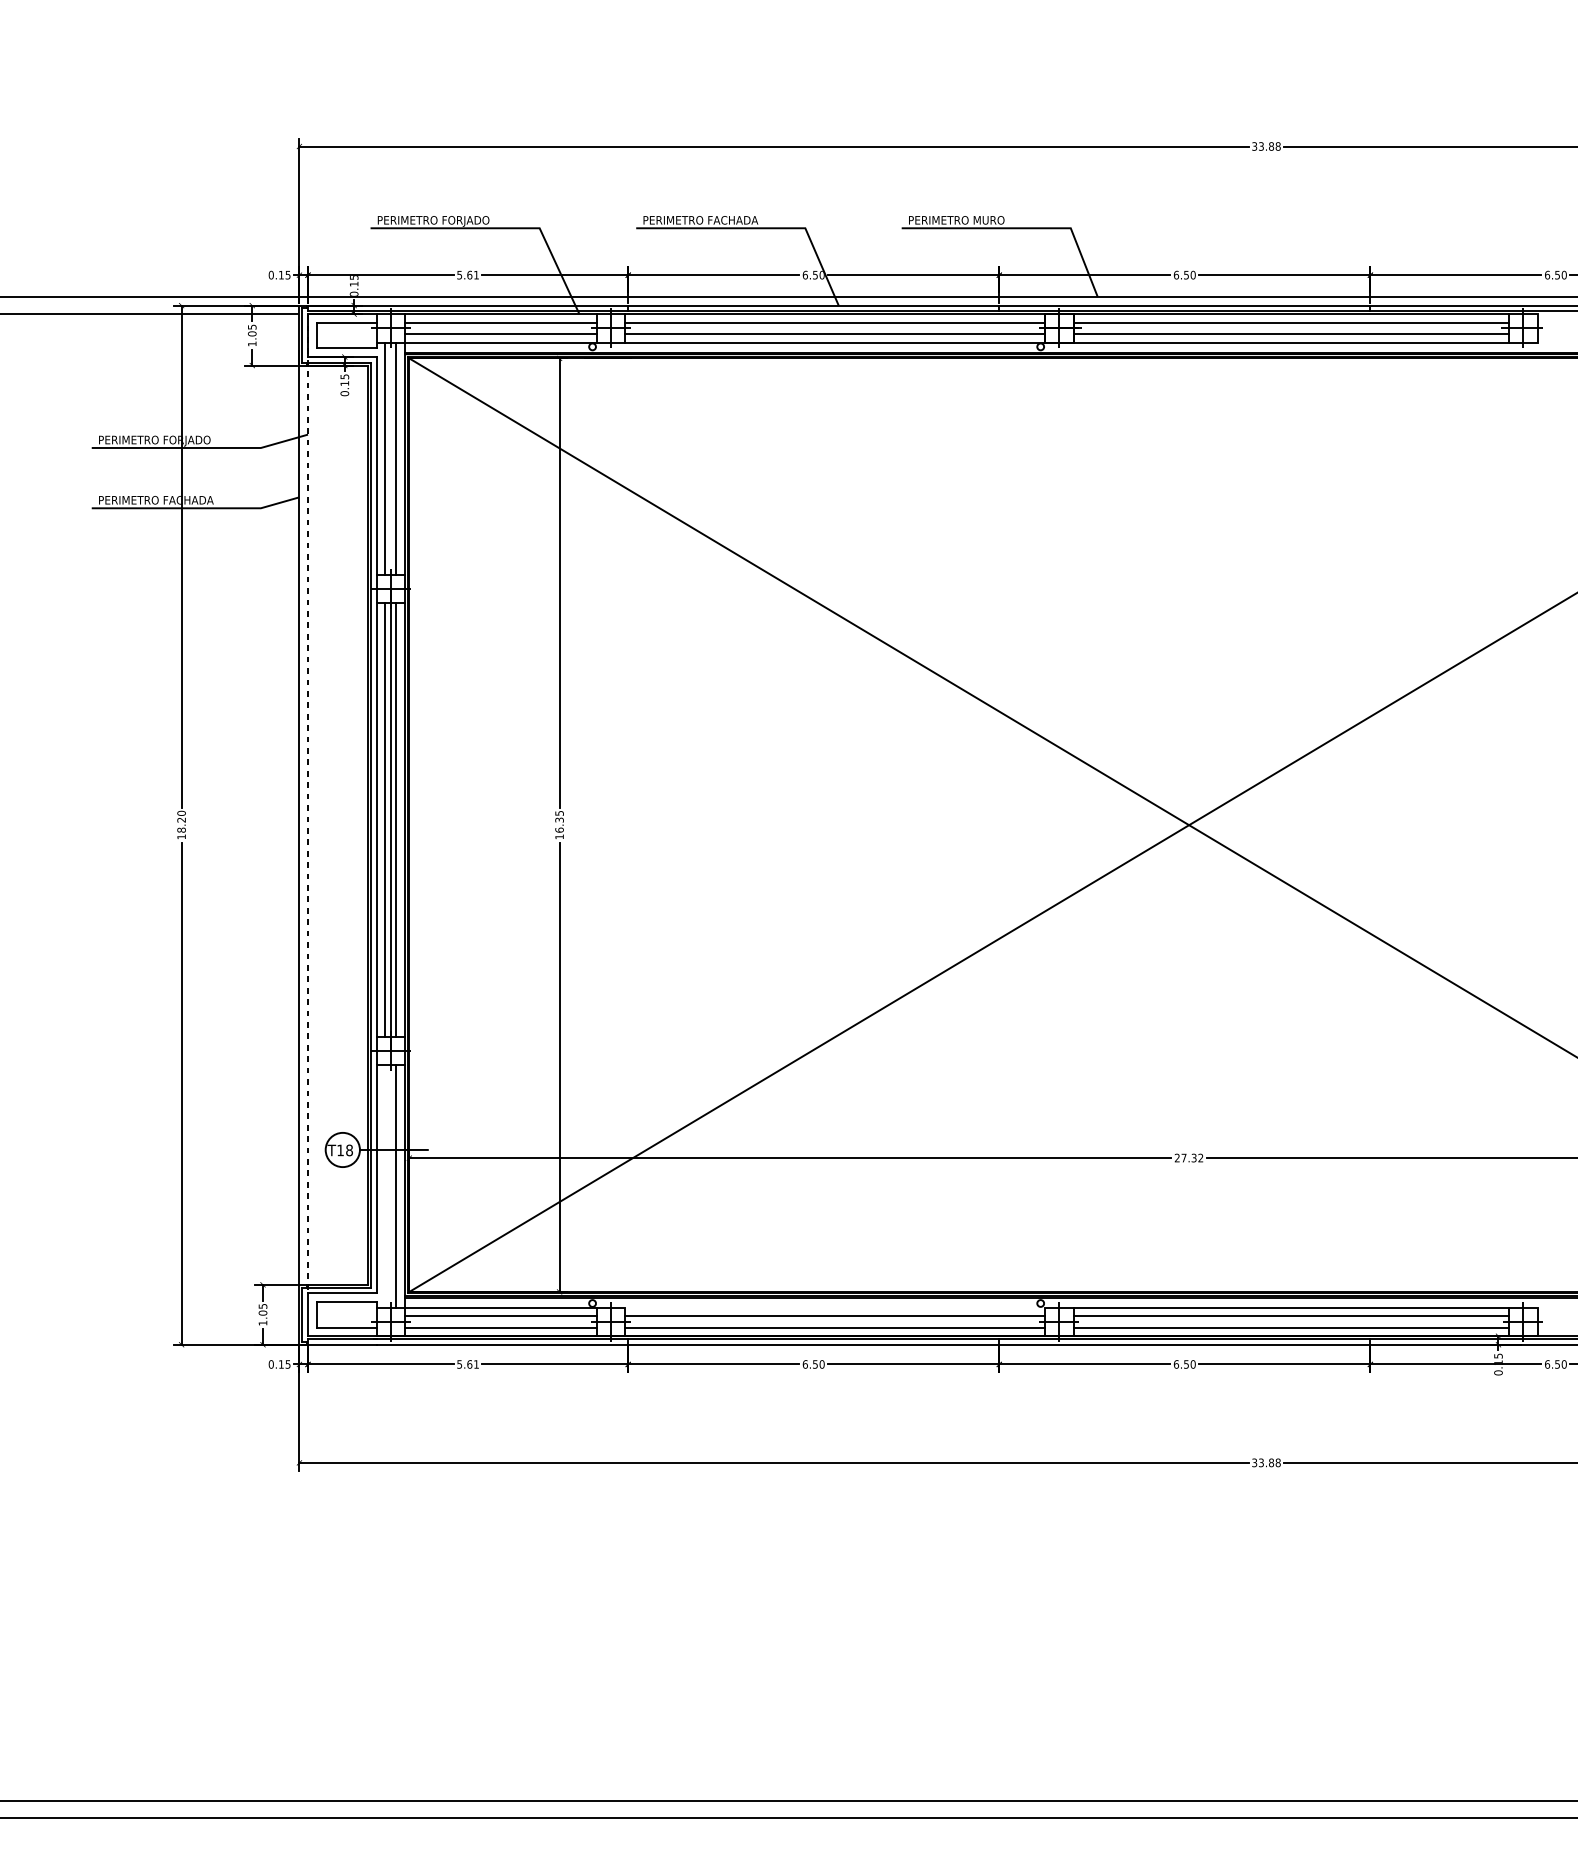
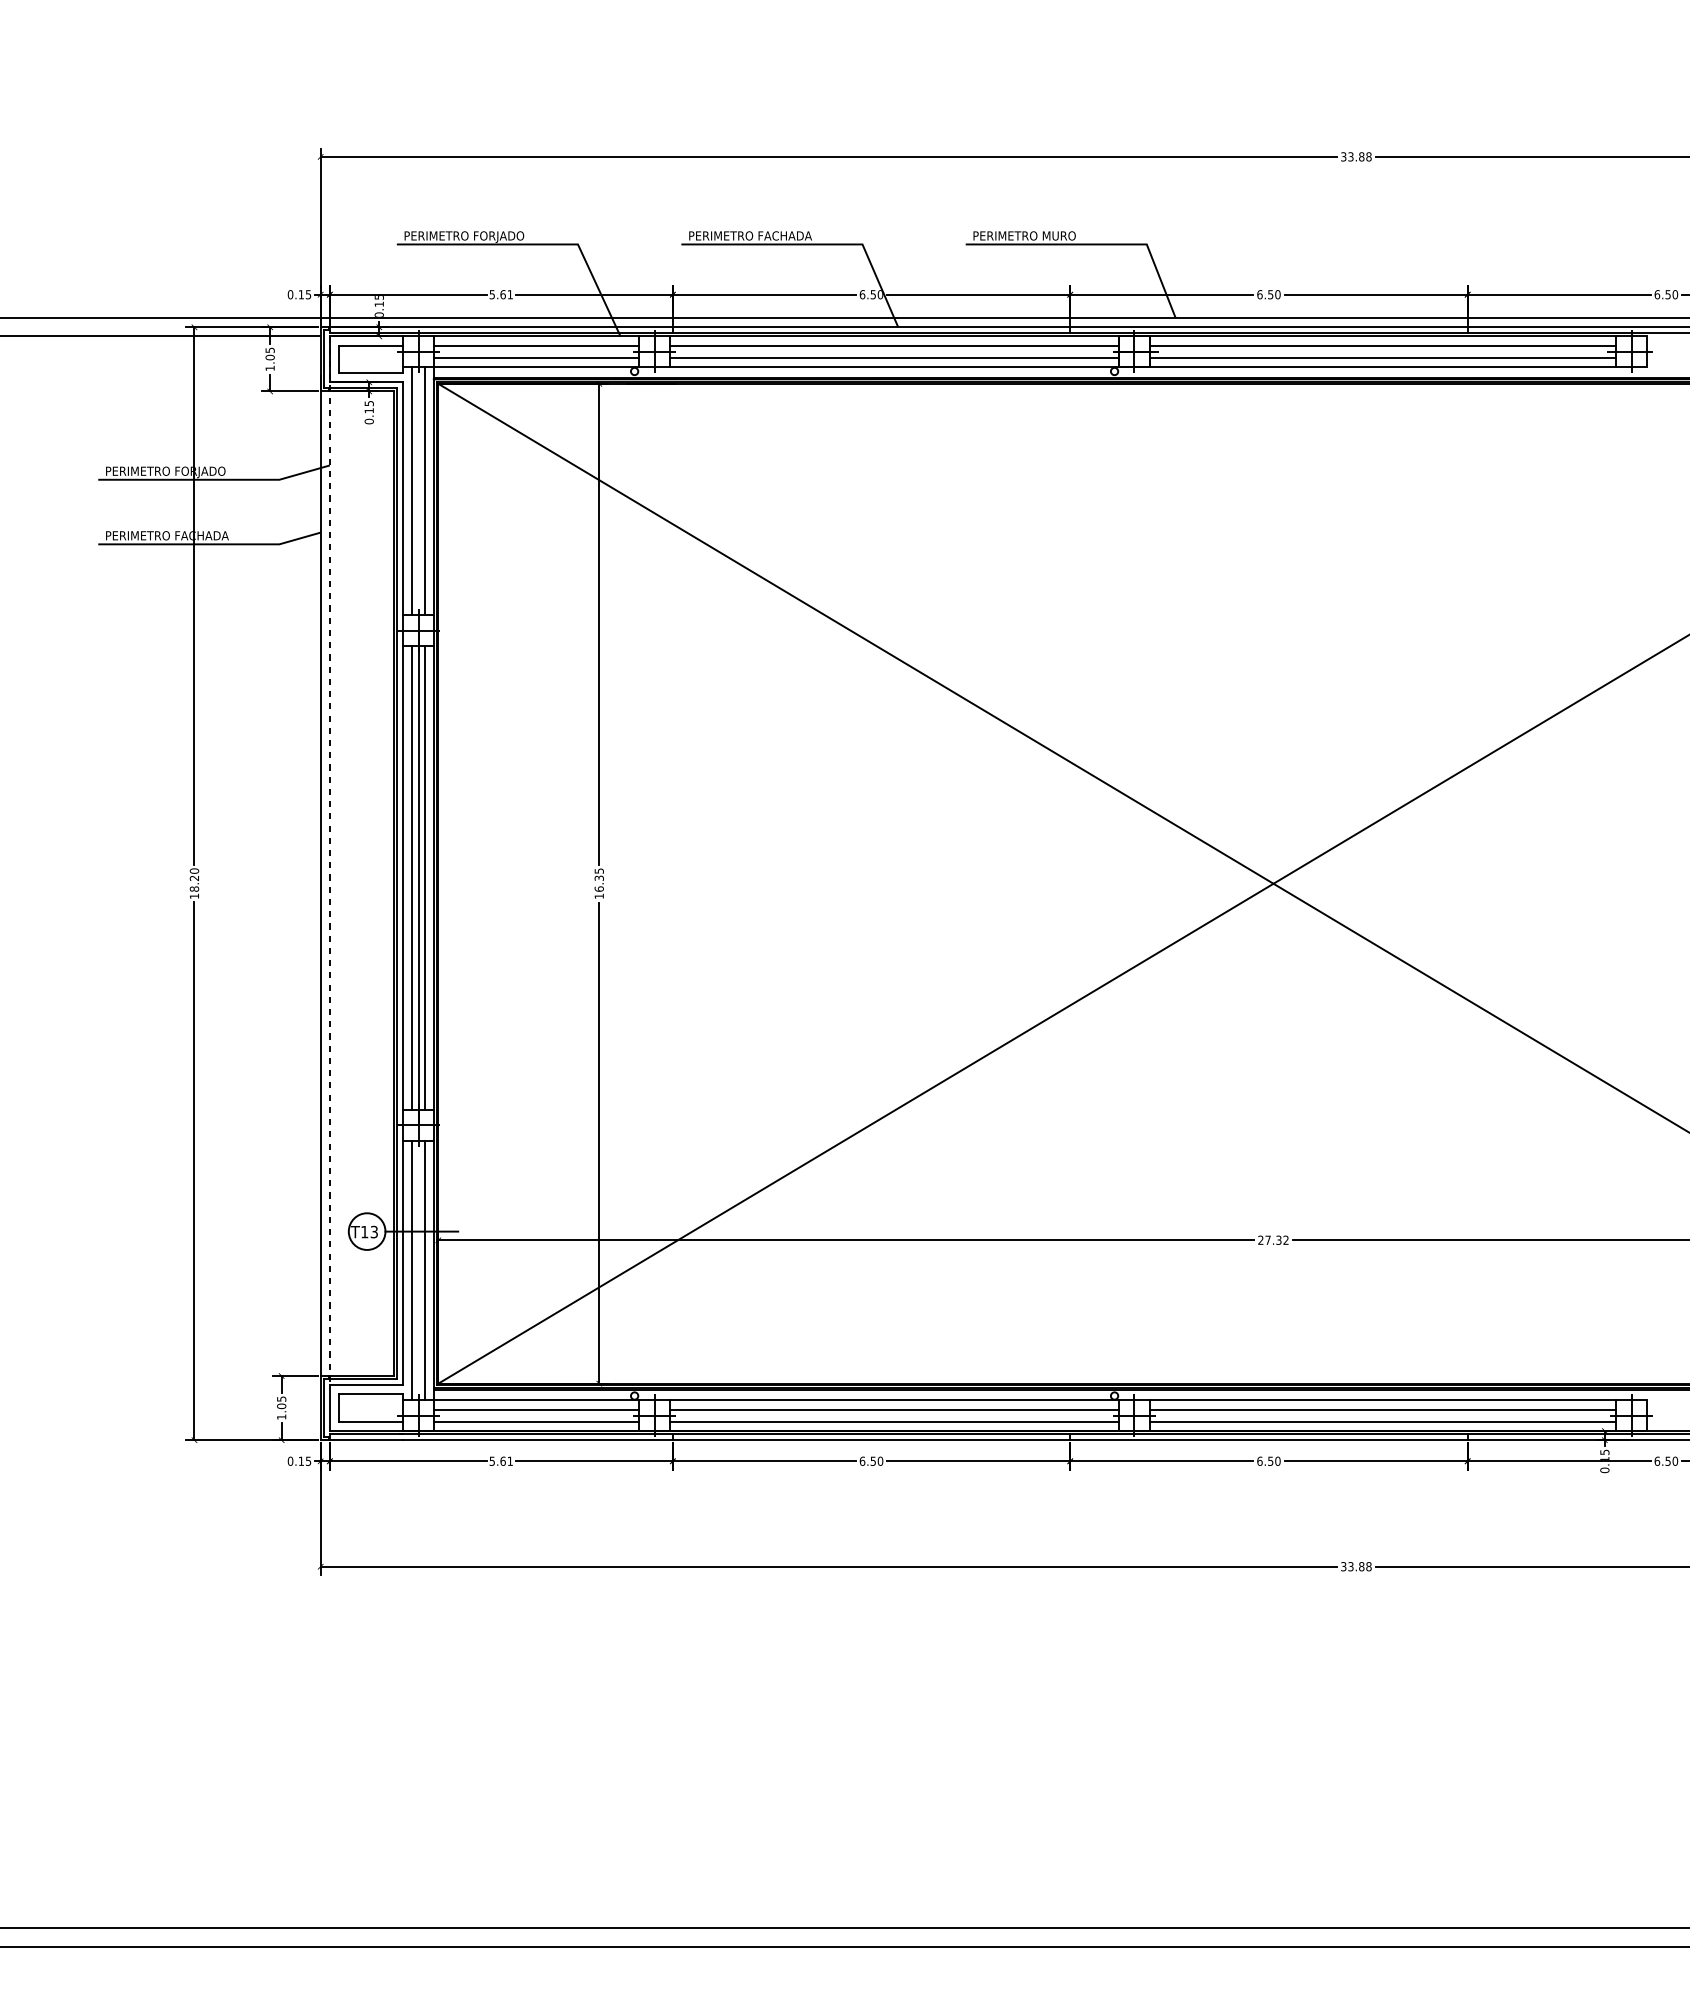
text: (349, 1150) -> (374, 1232), T18 -> T13
line: (385, 1186) -> (412, 1270), added
line: (834, 1307) -> (893, 1400), added

